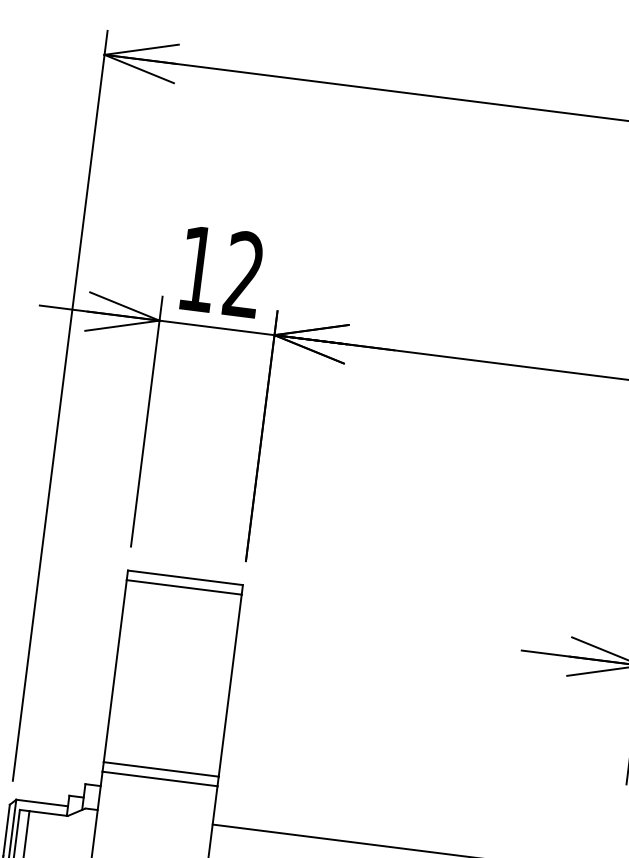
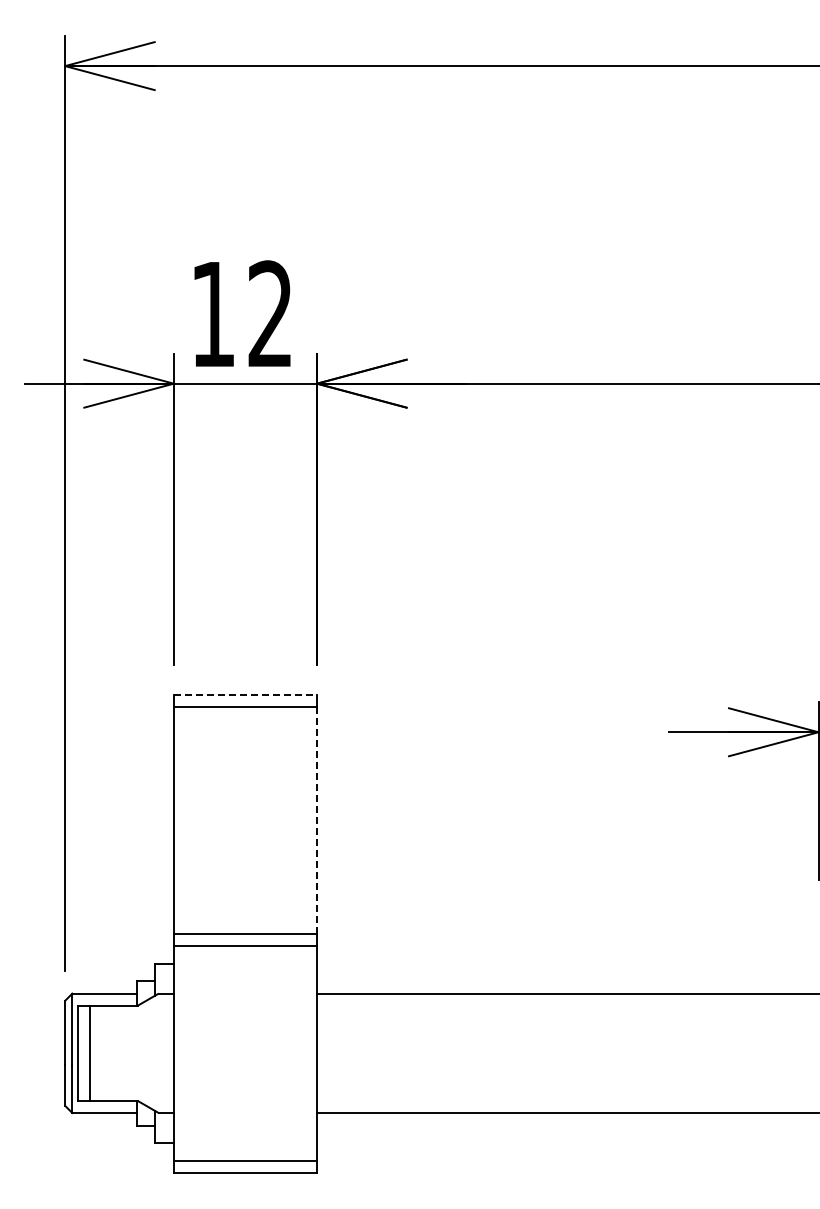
line: (185, 578) -> (245, 695), solid -> dashed
line: (230, 685) -> (317, 820), solid -> dashed

